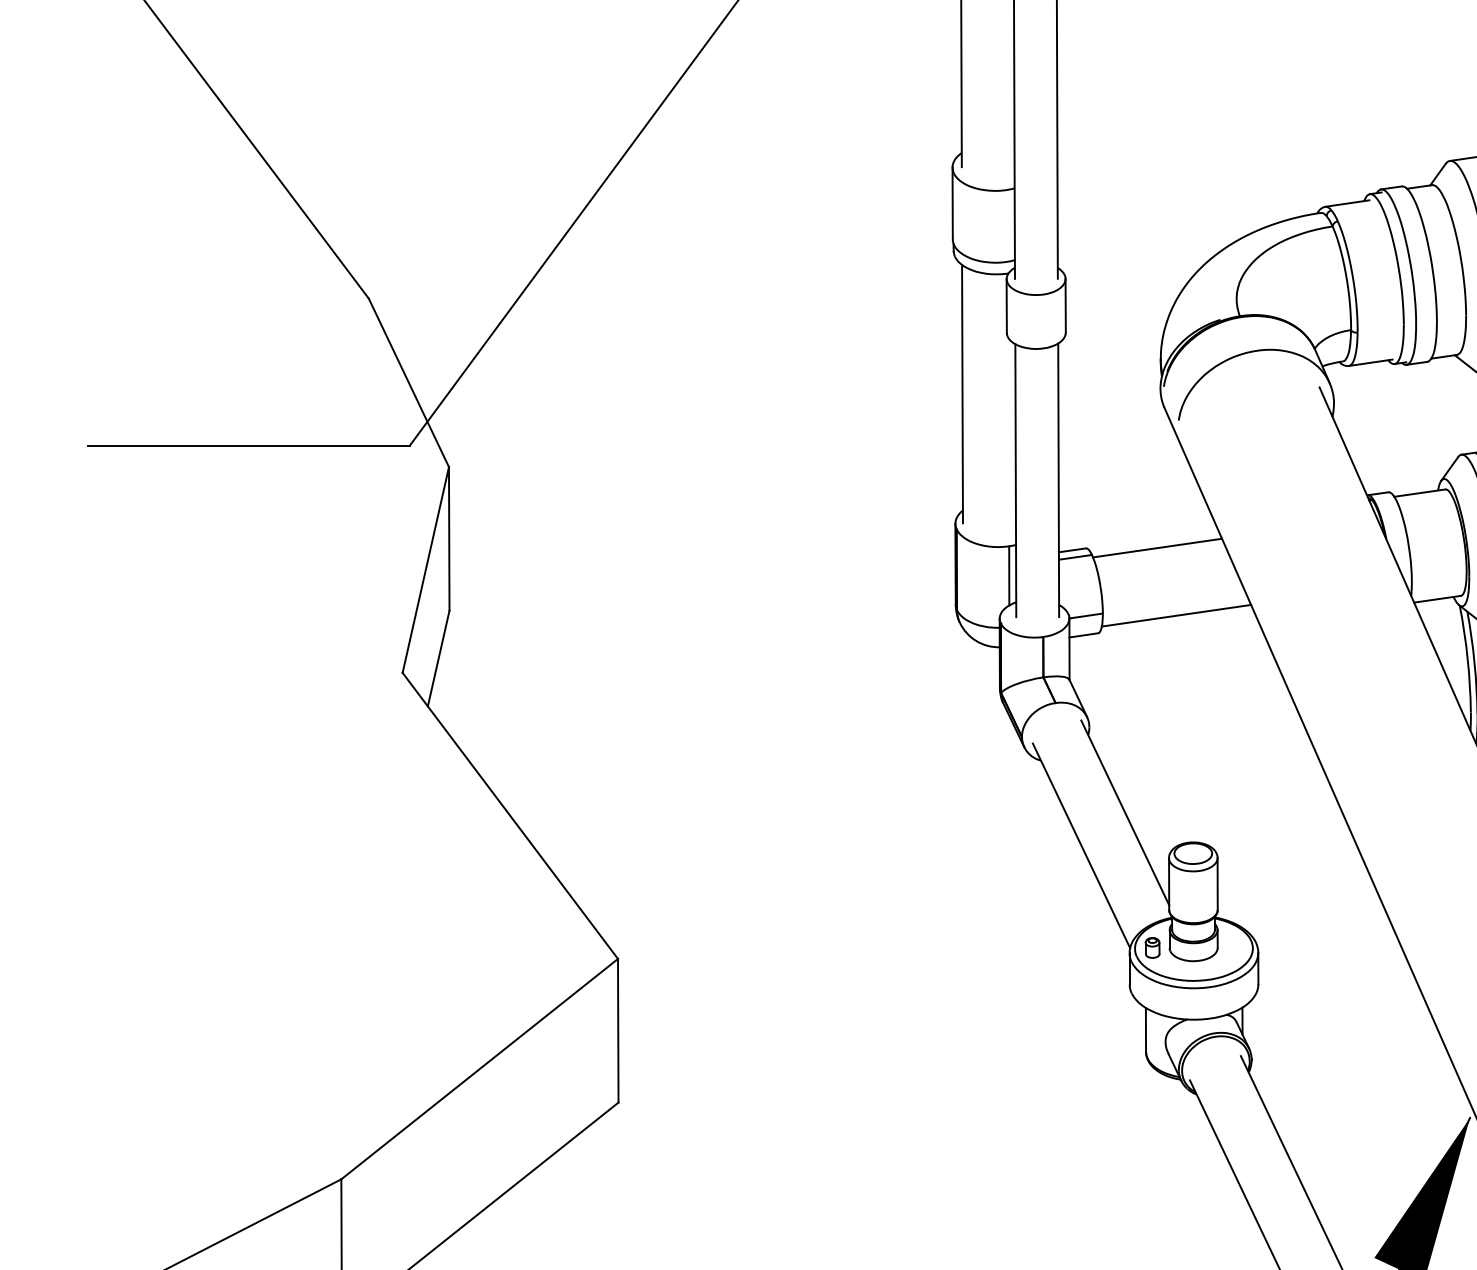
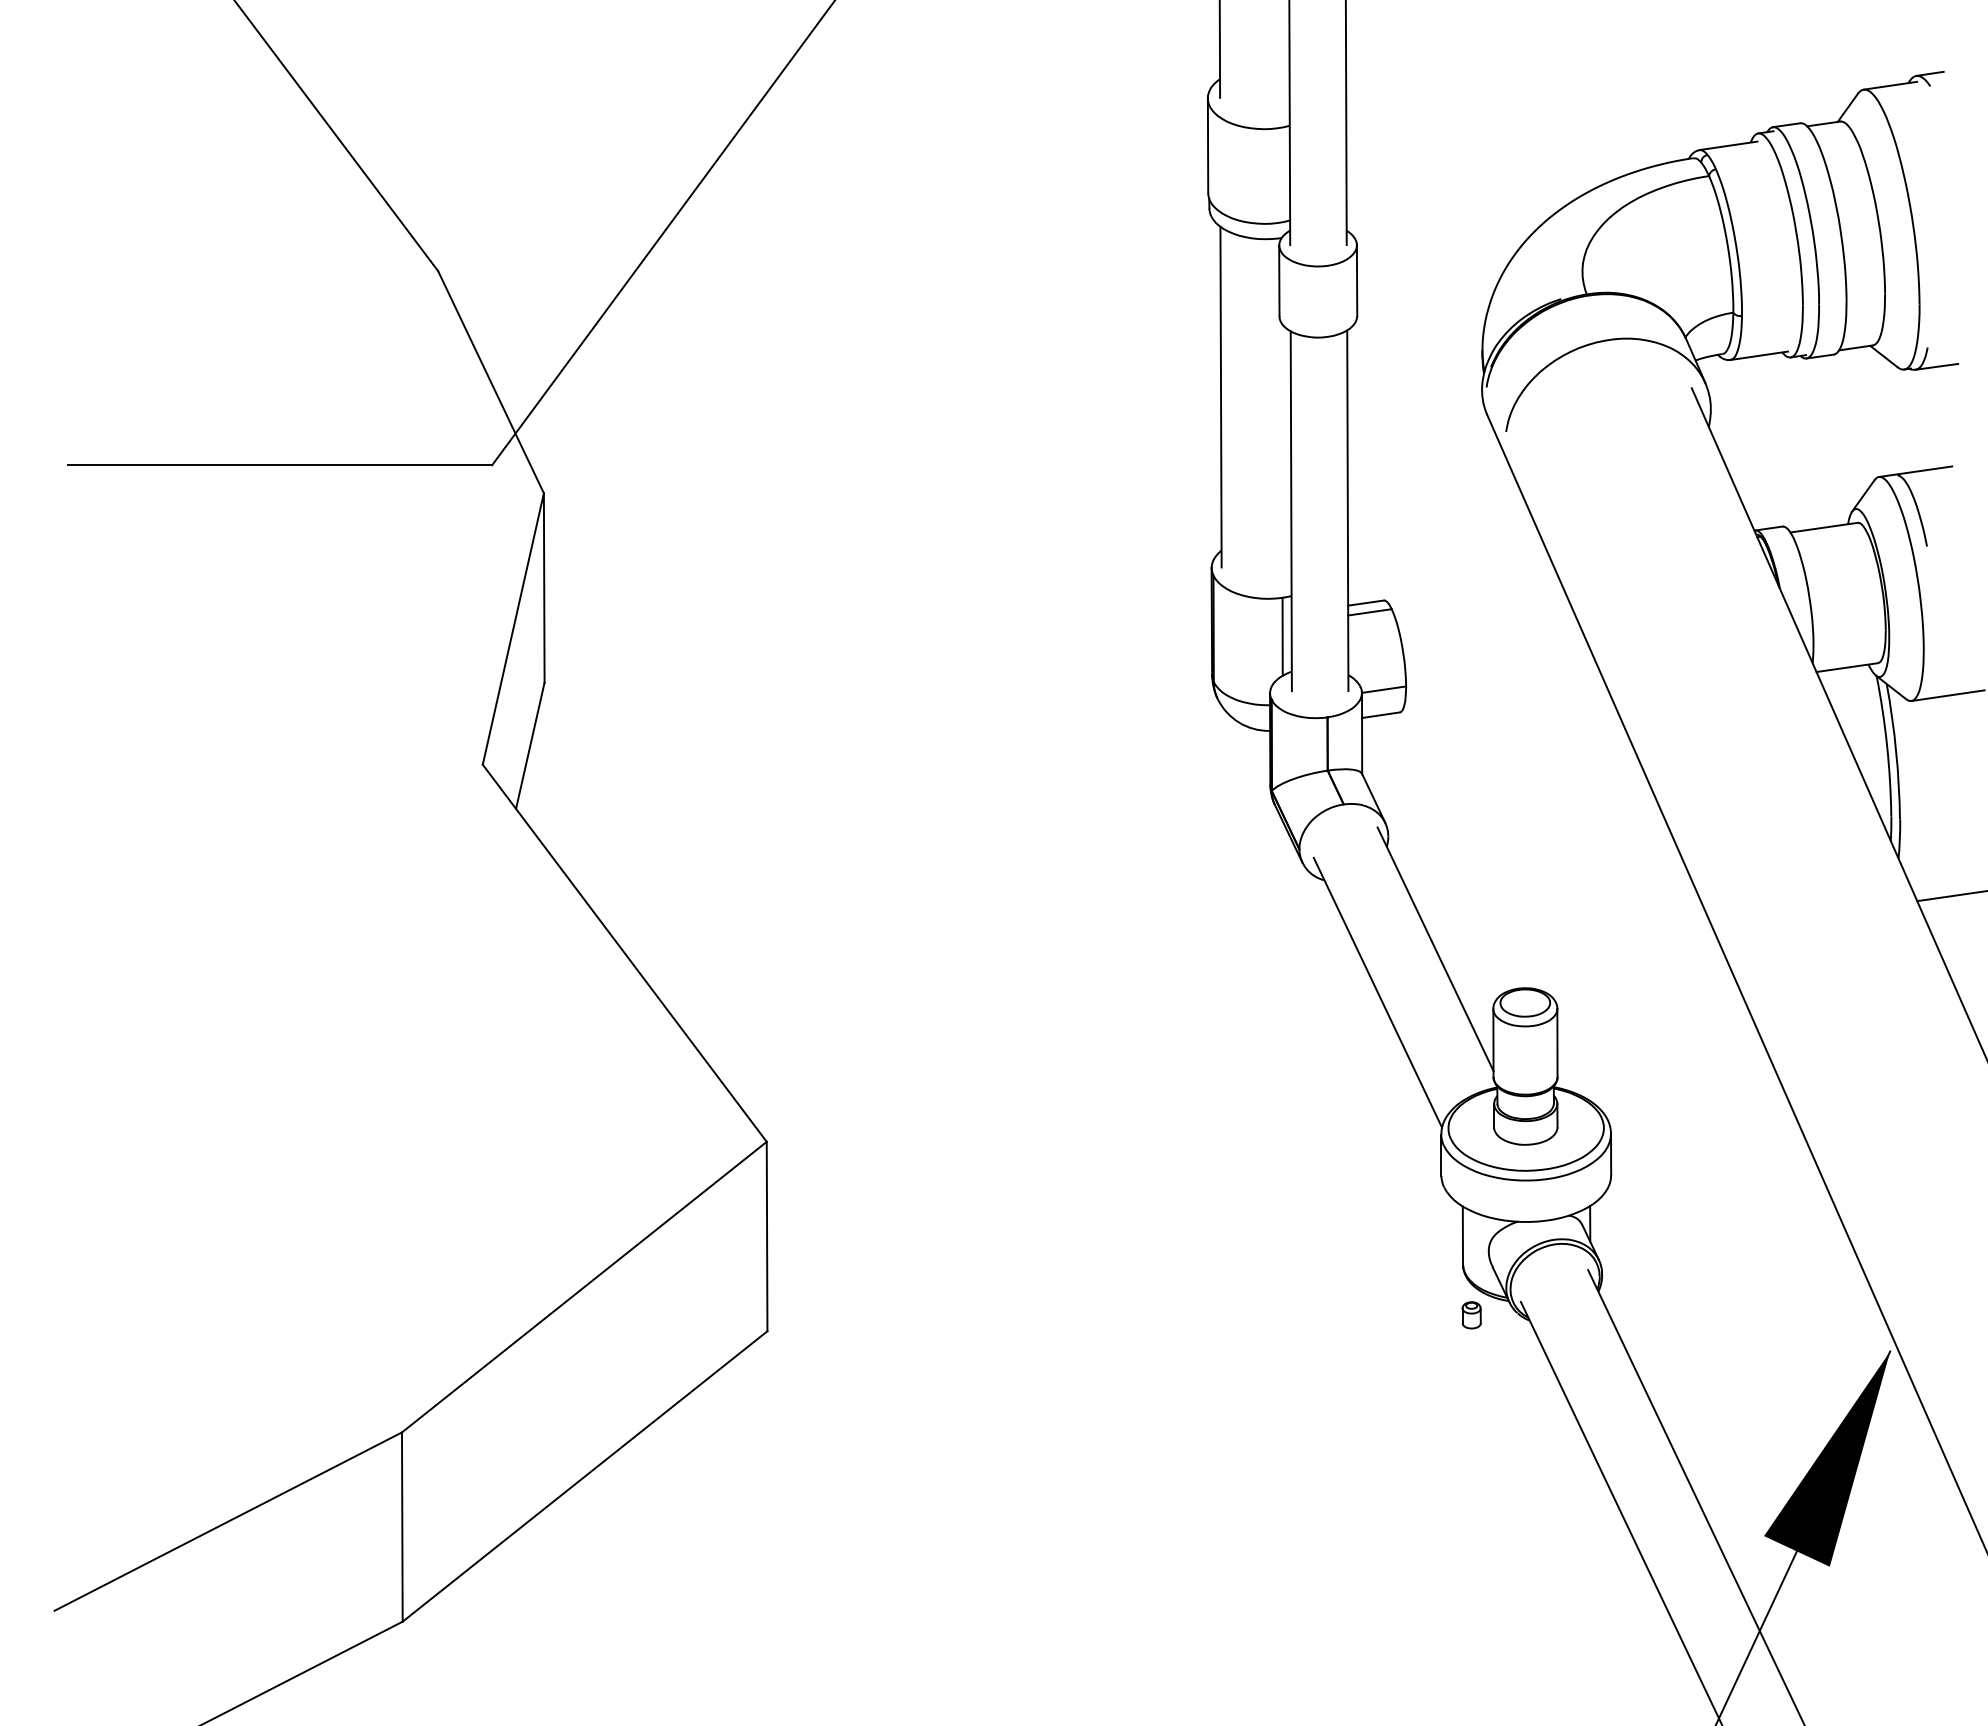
line: (1157, 547) -> (1478, 599), removed
line: (1175, 615) -> (1502, 689), removed
part: (1152, 948) -> (1471, 1315), moved

